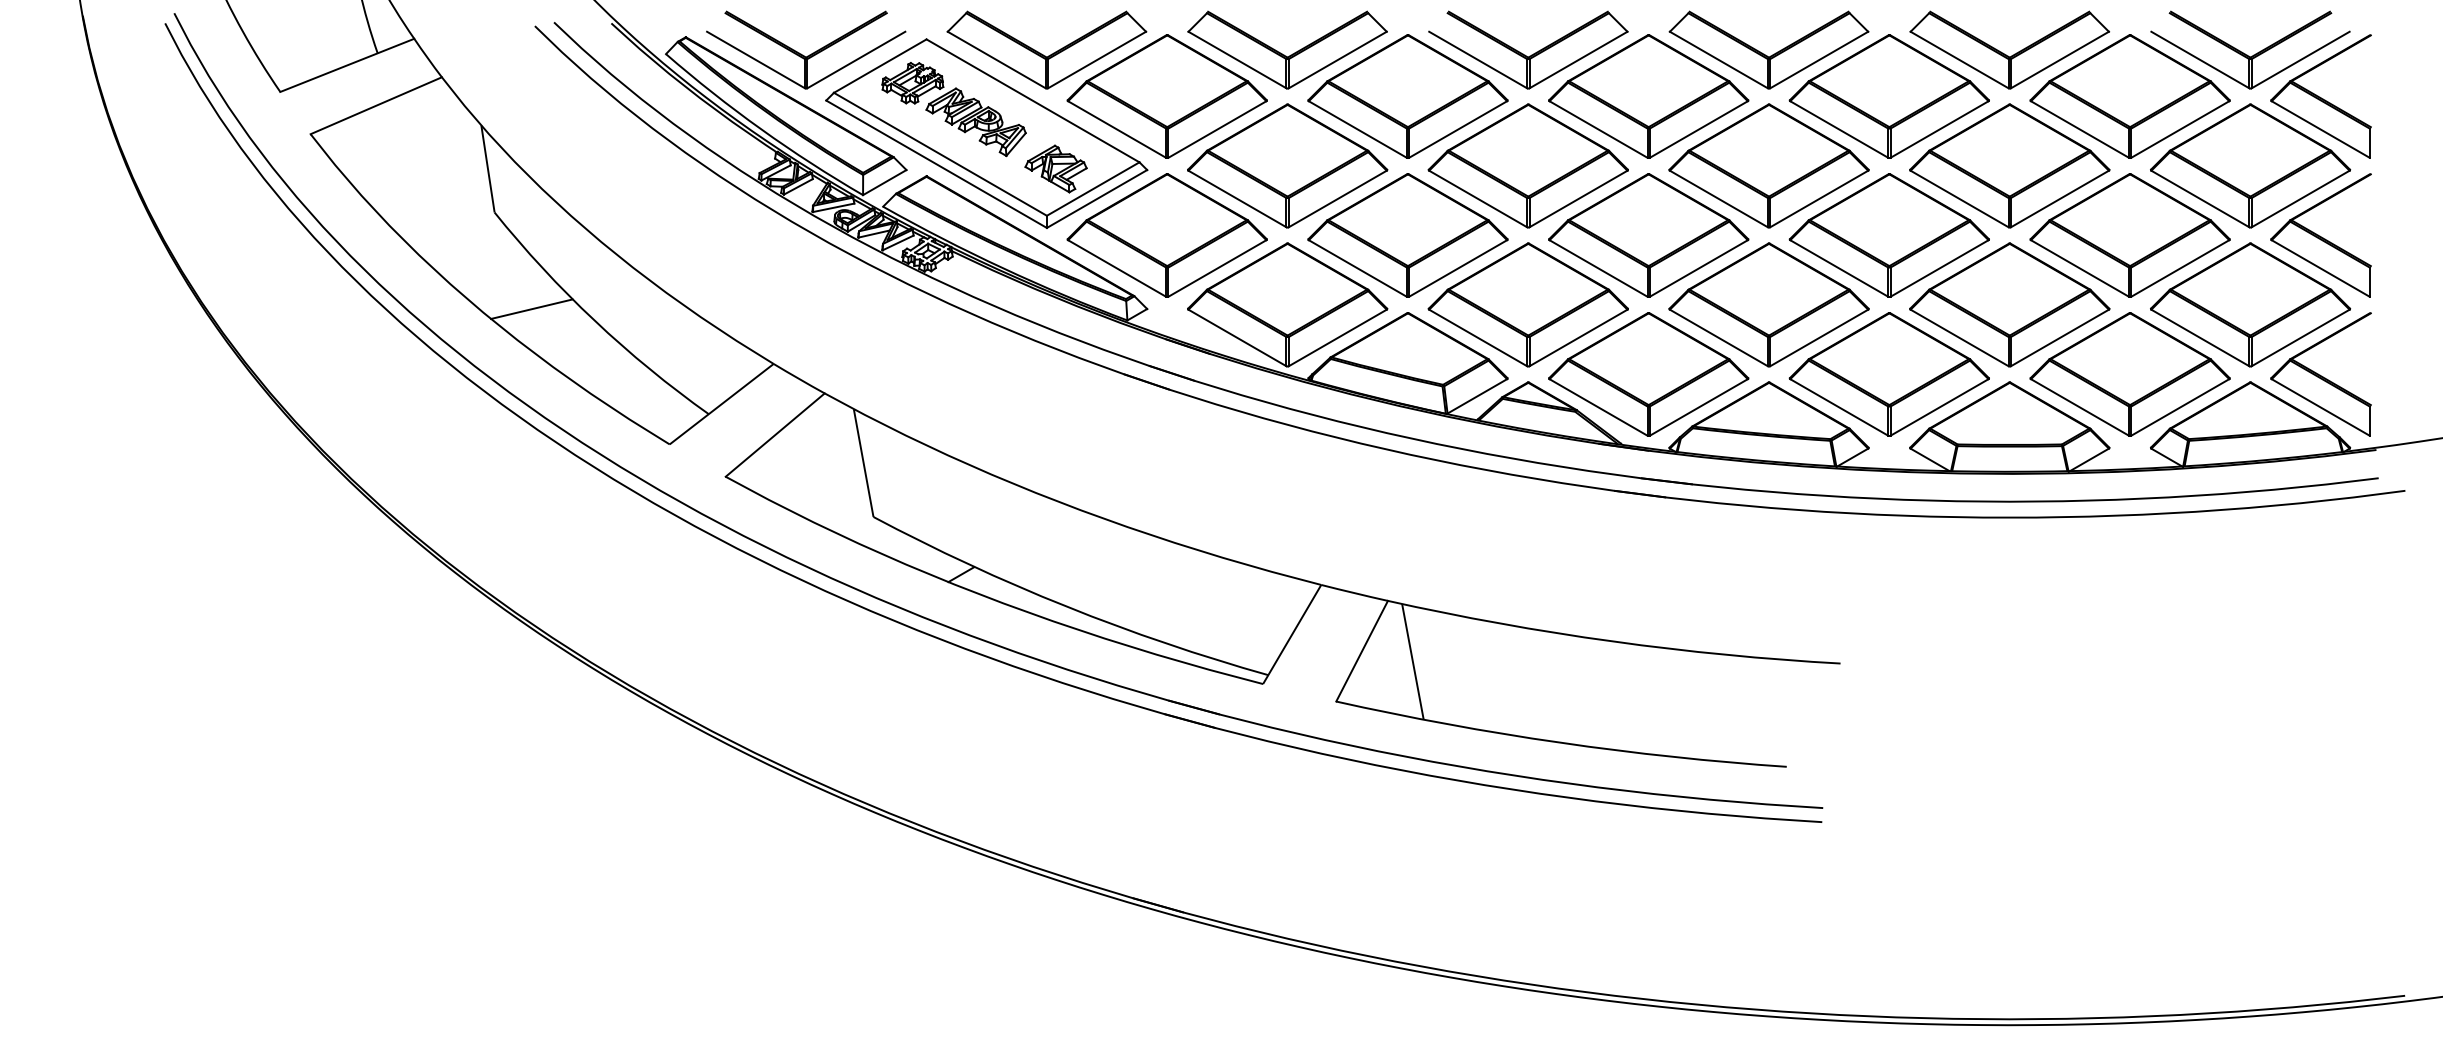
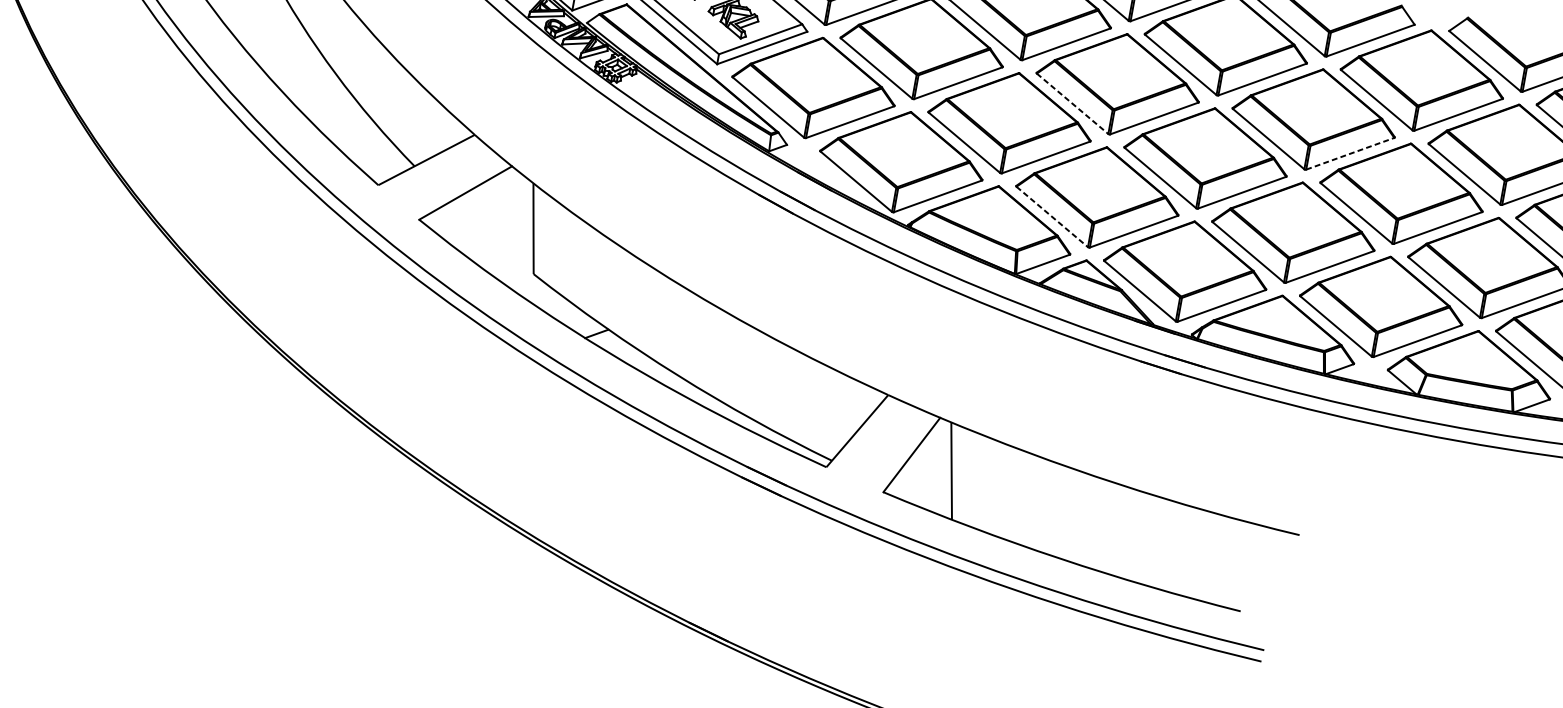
line: (1478, 199) -> (1072, 104), solid -> dashed
line: (1819, 199) -> (1350, 154), solid -> dashed
line: (531, 308) -> (285, 54), removed
line: (1478, 337) -> (1052, 216), solid -> dashed

